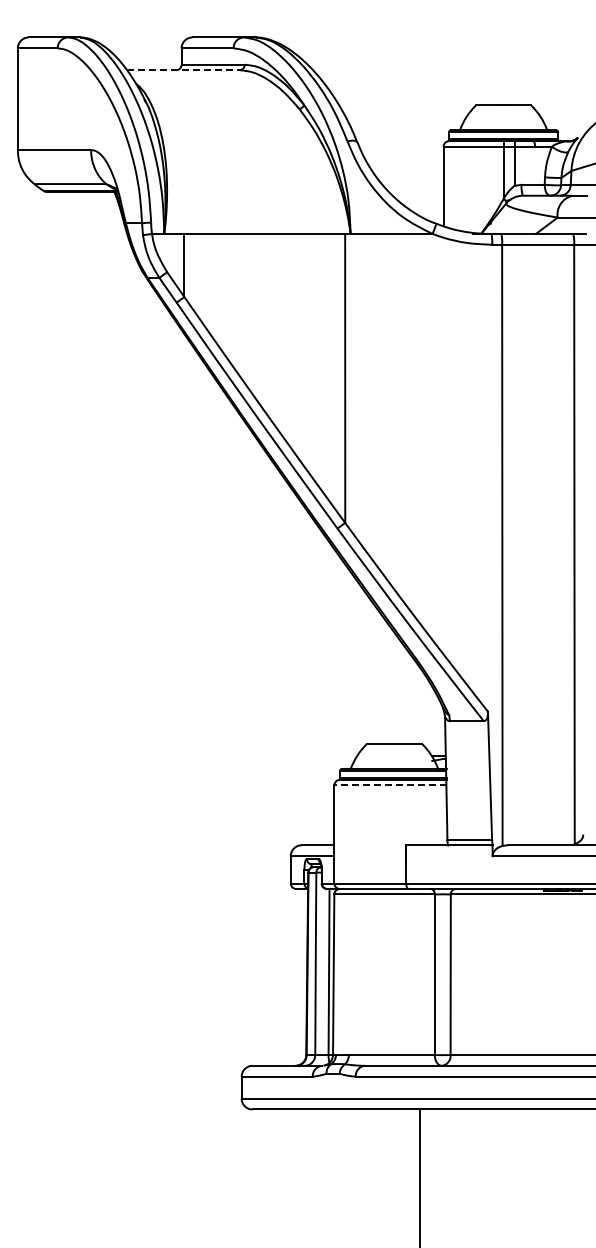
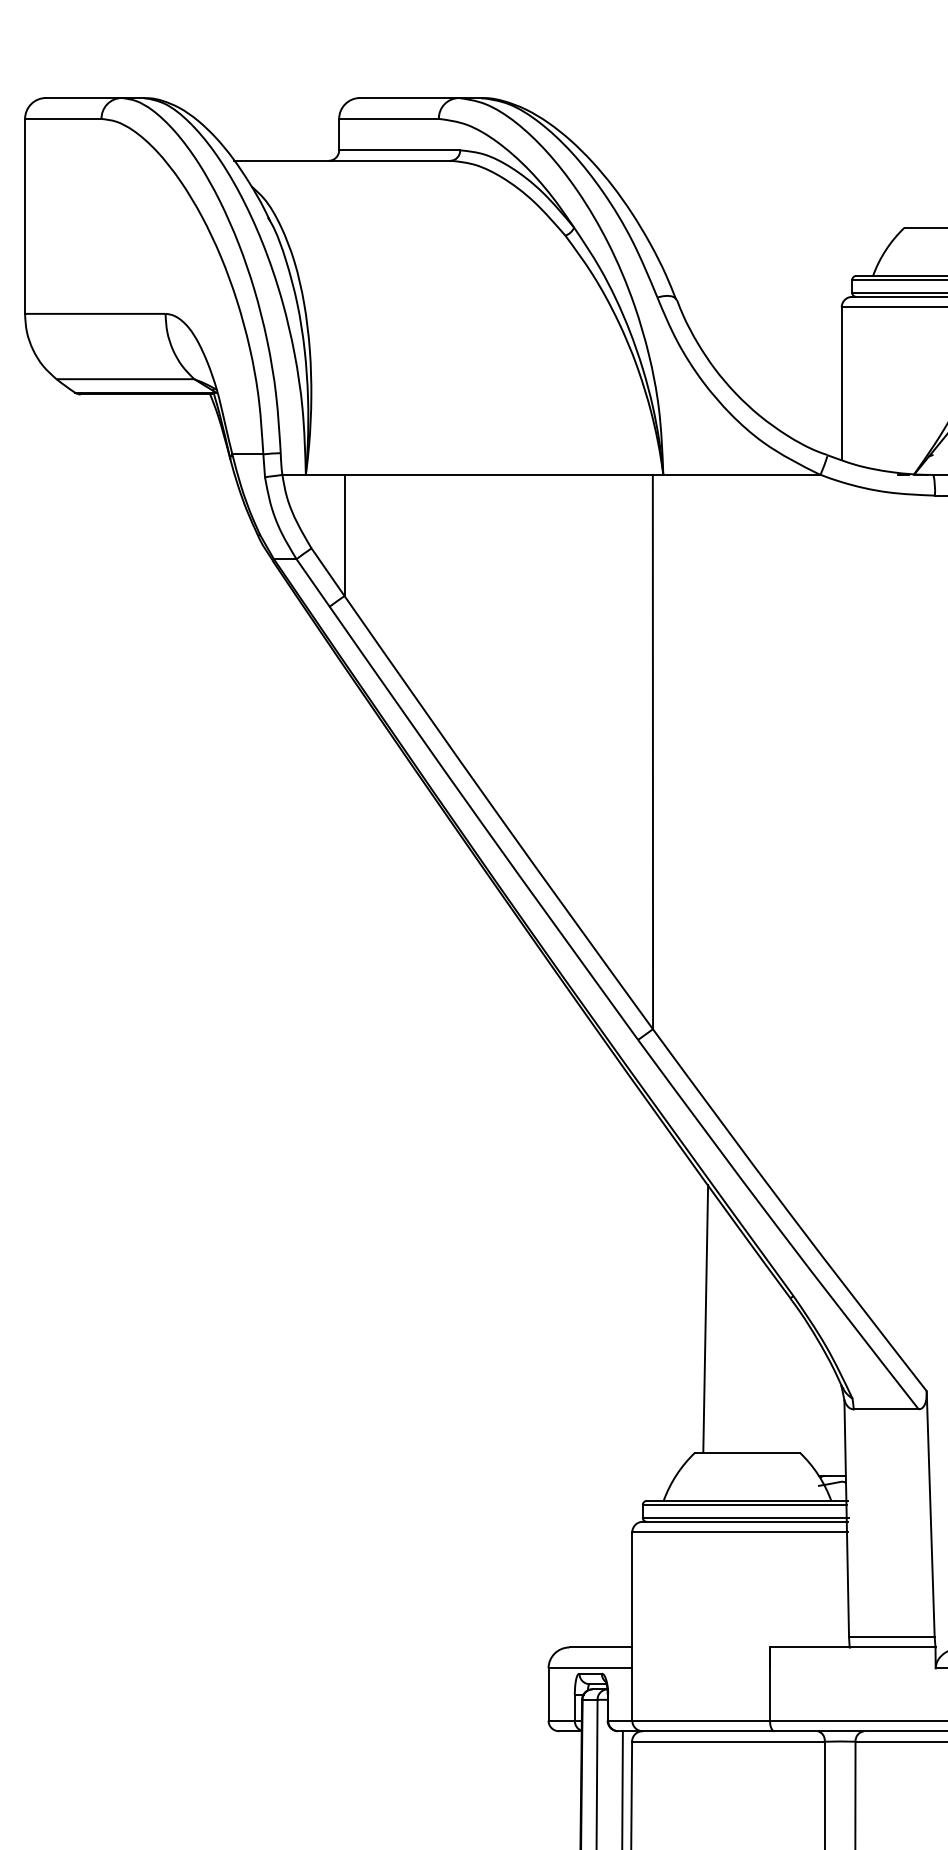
line: (183, 70) -> (342, 161), dashed -> solid
line: (372, 673) -> (705, 1317), added
line: (390, 785) -> (739, 1532), dashed -> solid

